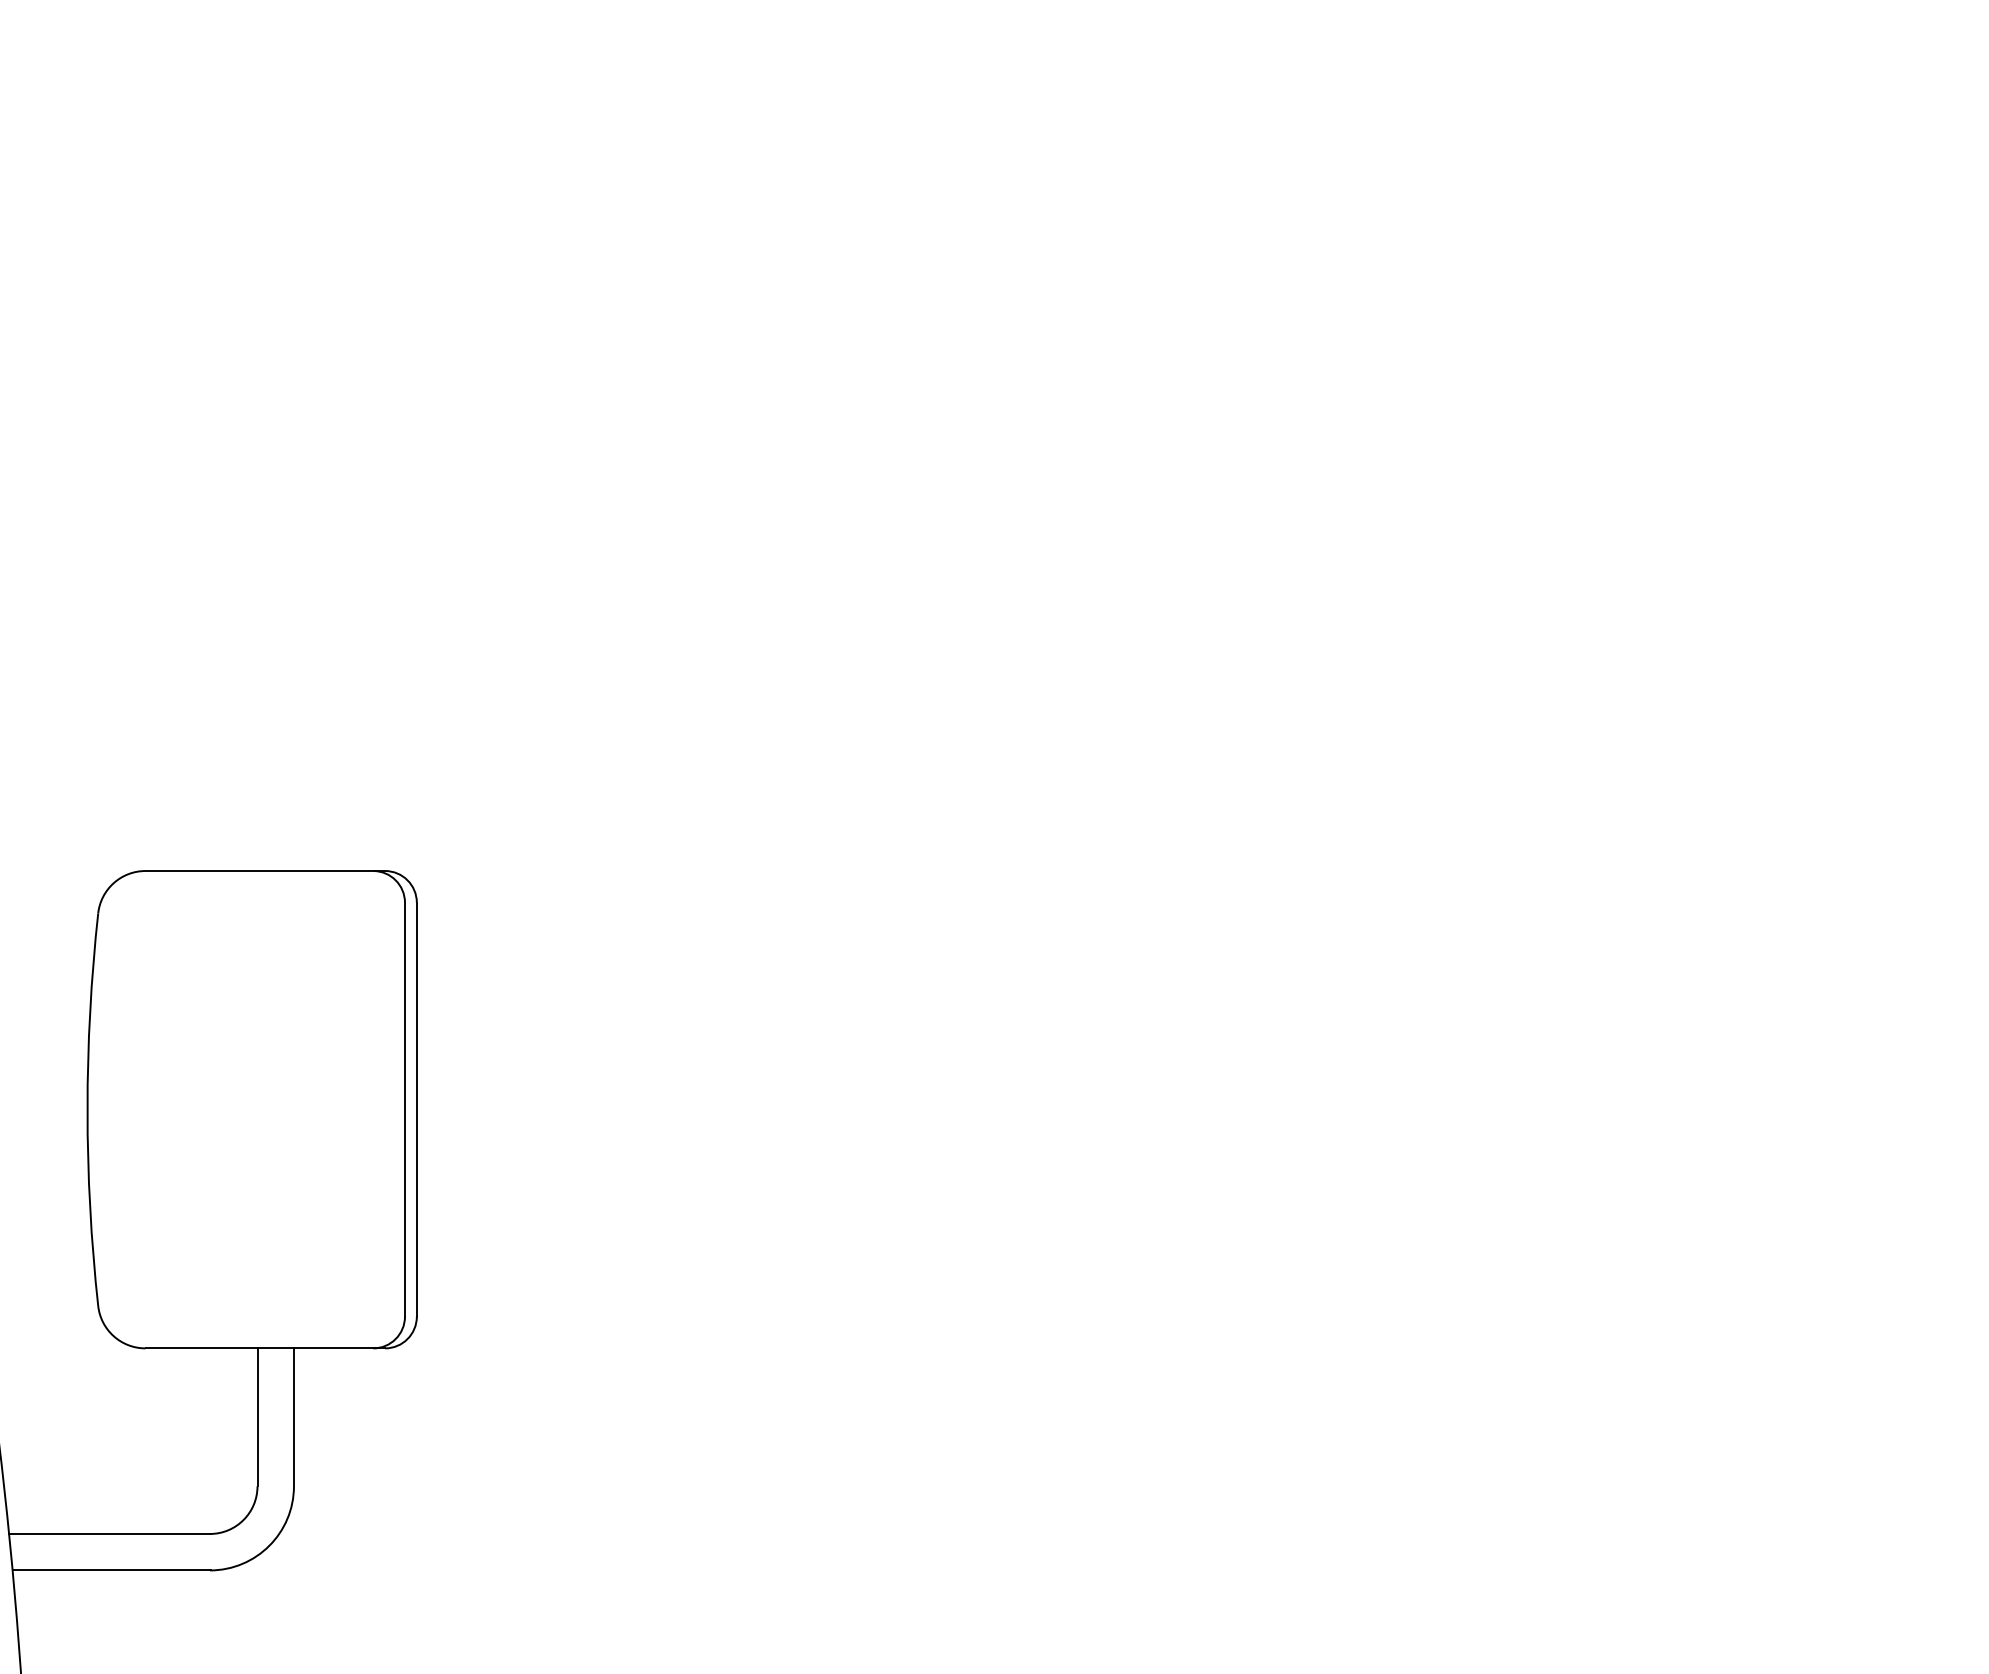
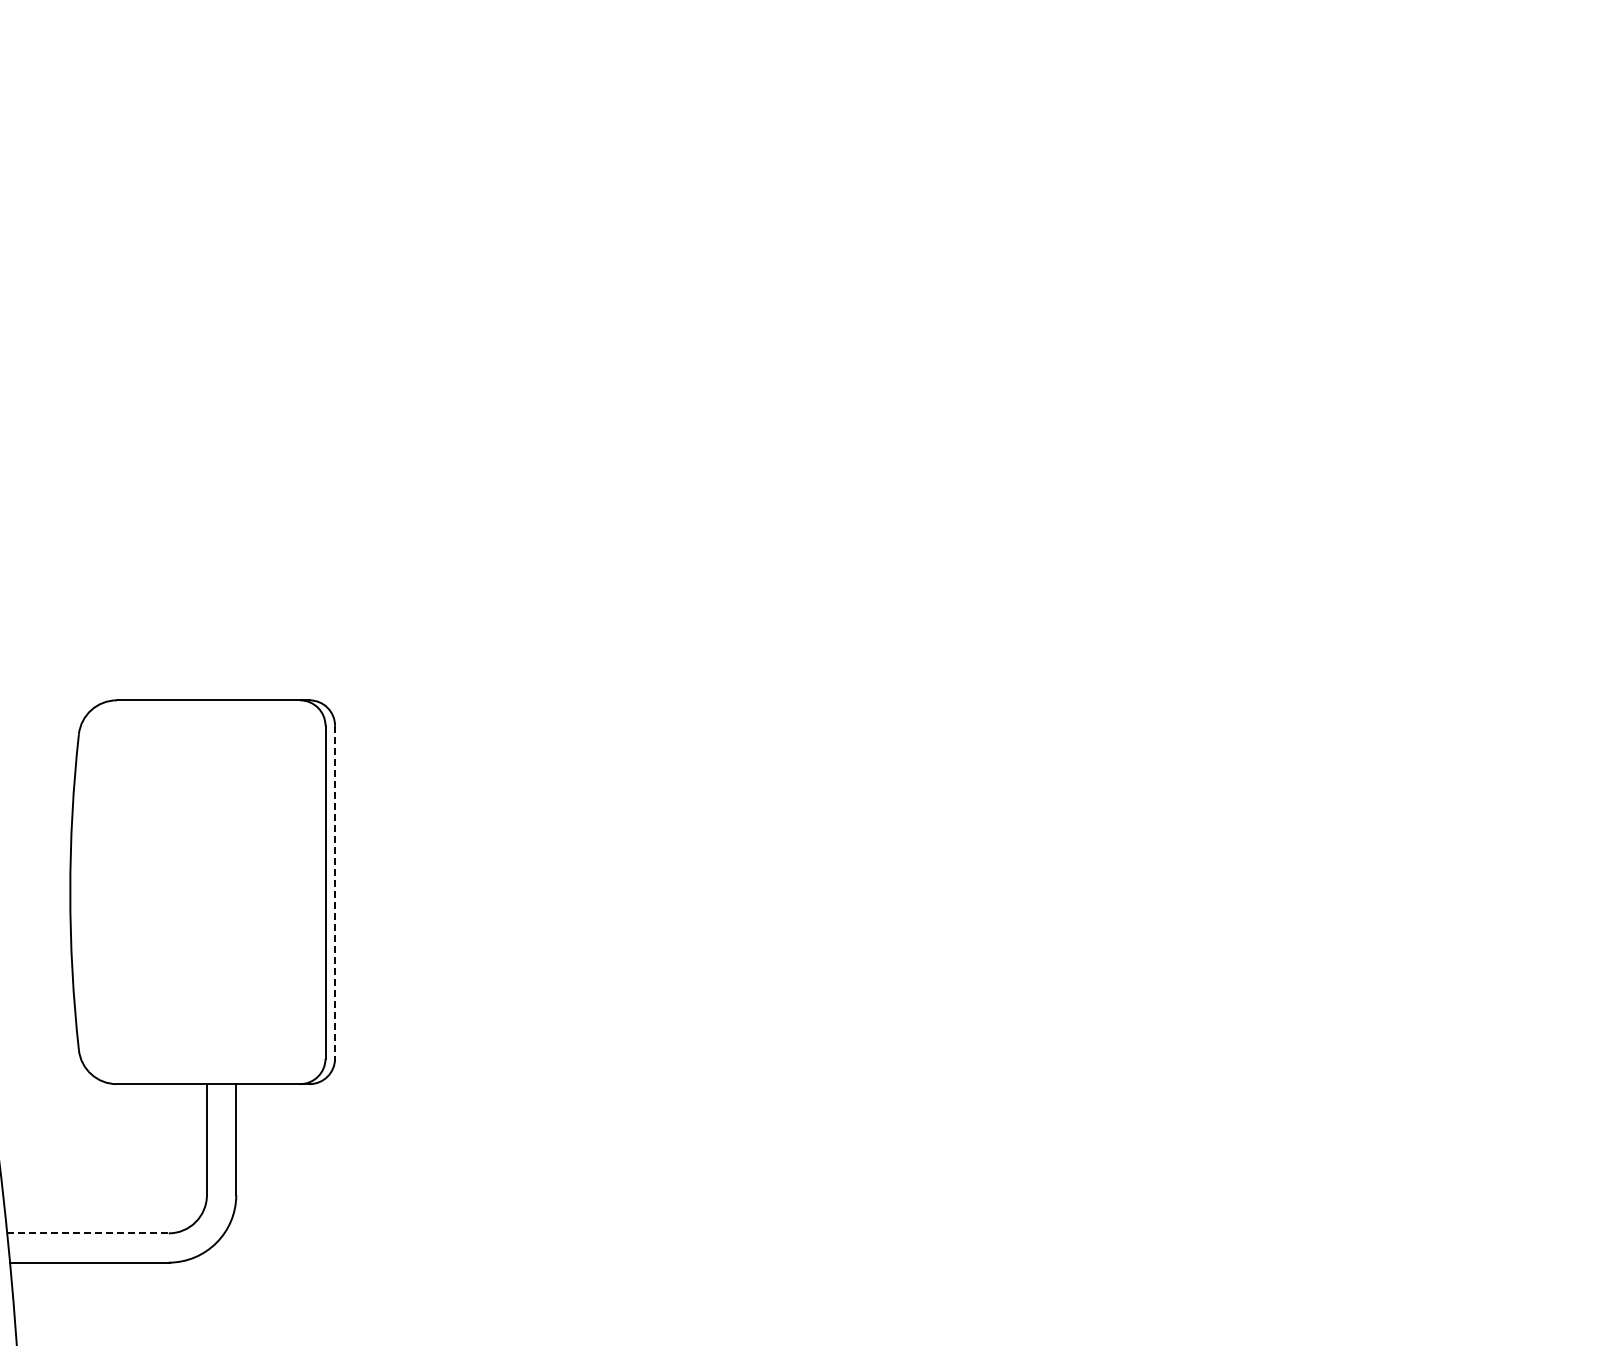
line: (417, 1110) -> (335, 892), solid -> dashed
line: (108, 1534) -> (87, 1233), solid -> dashed

